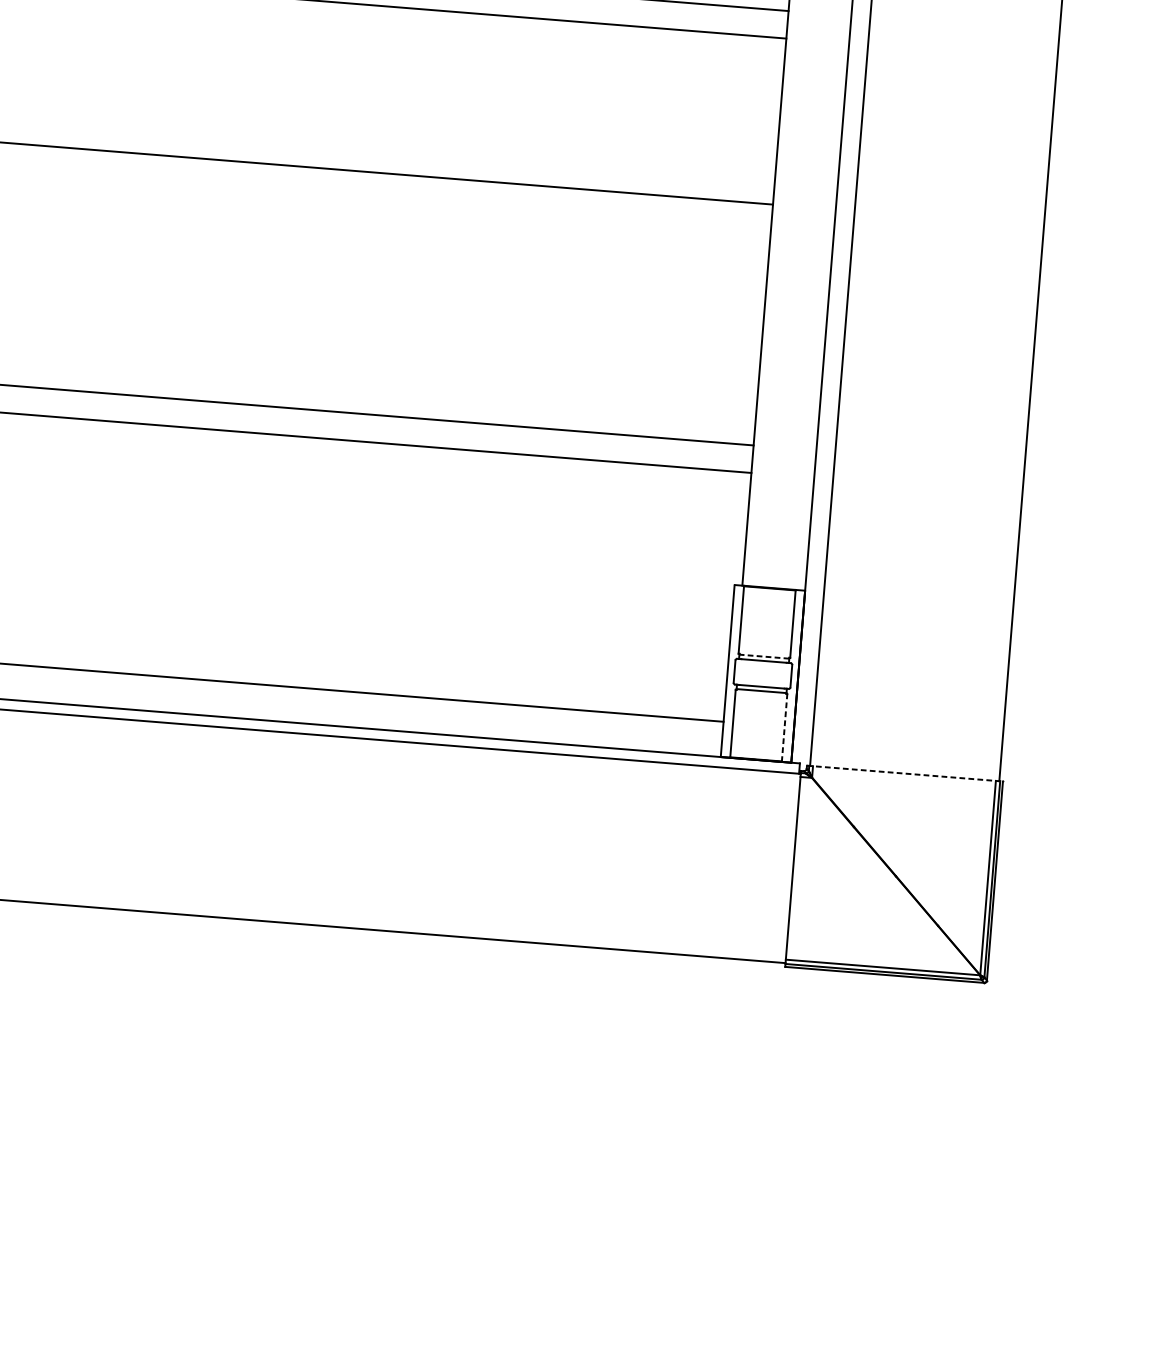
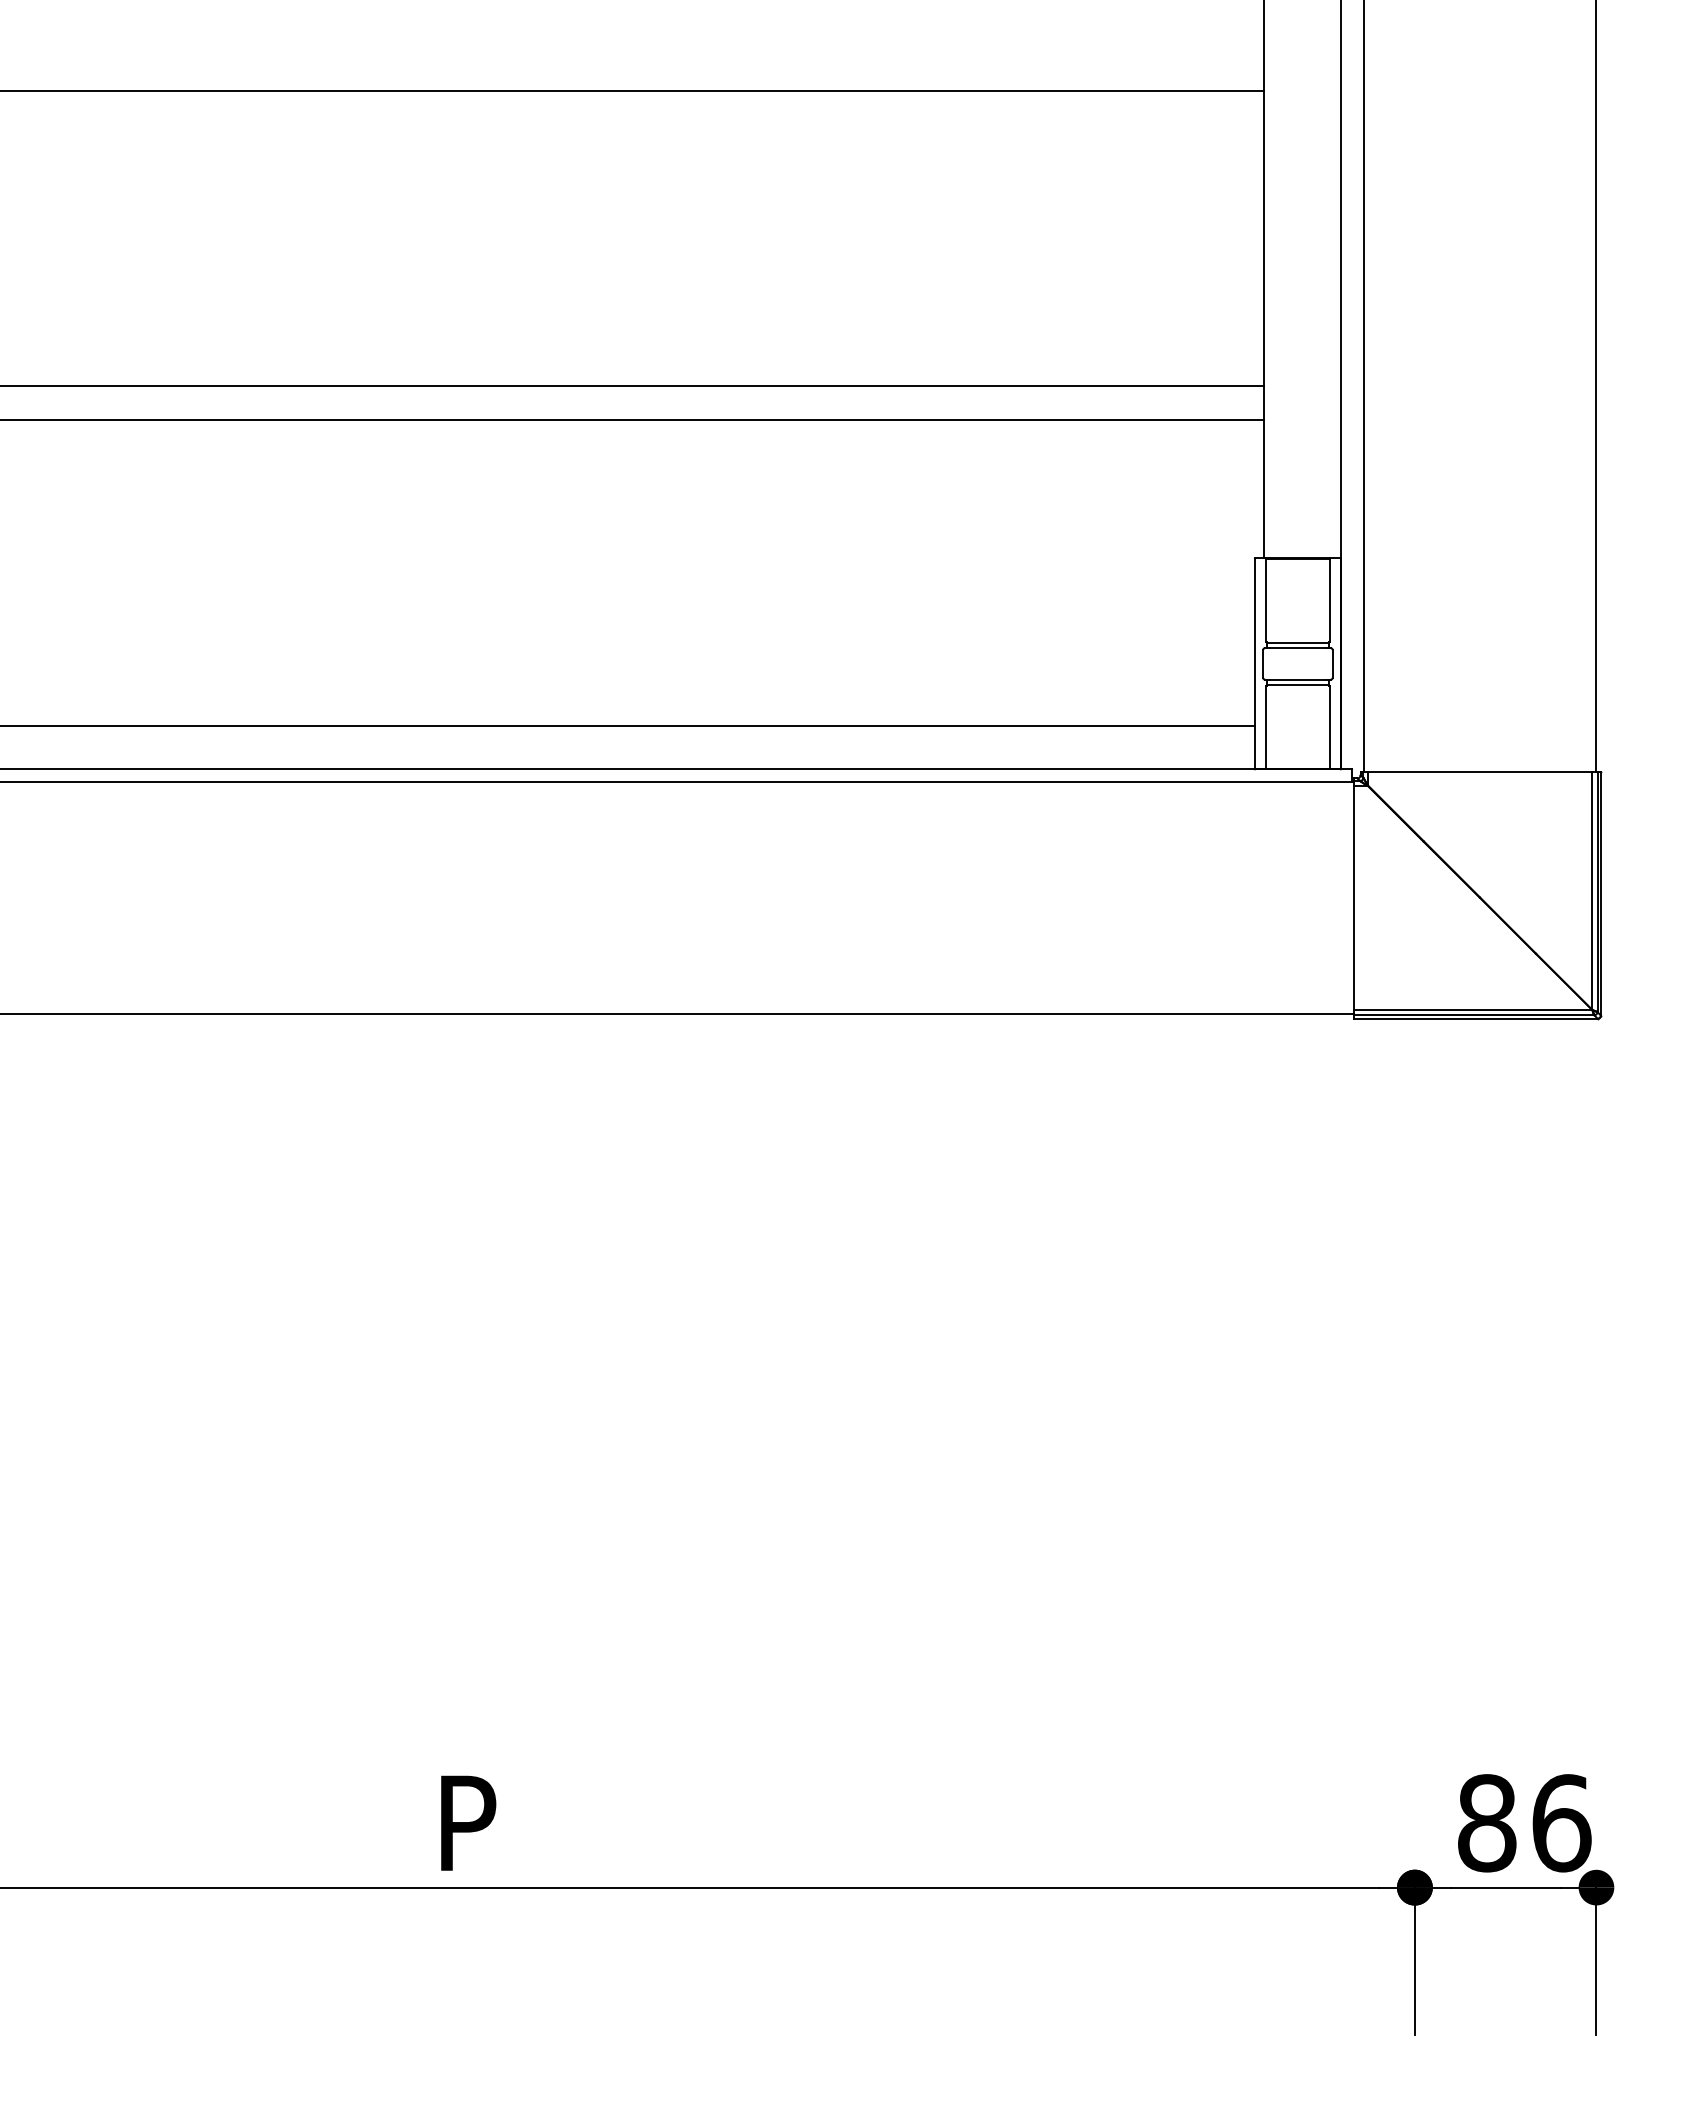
line: (764, 656) -> (1297, 642), dashed -> solid
line: (784, 727) -> (1329, 727), dashed -> solid
line: (905, 773) -> (1481, 771), dashed -> solid

